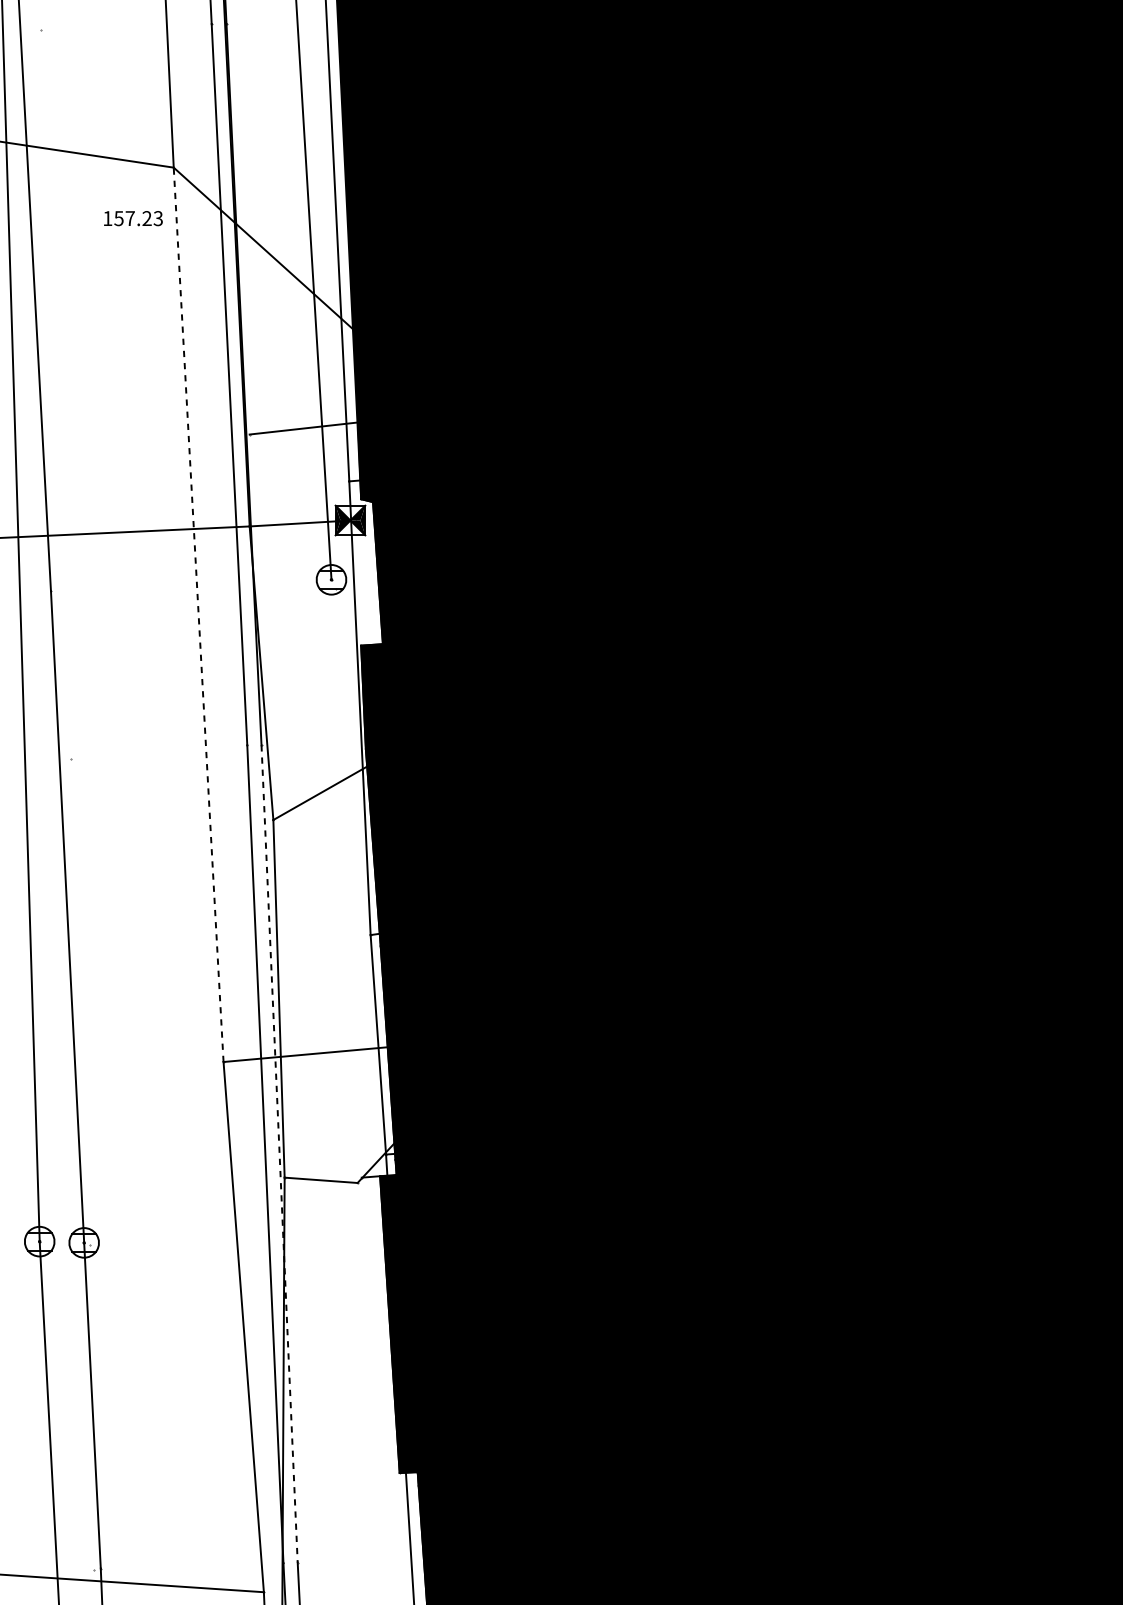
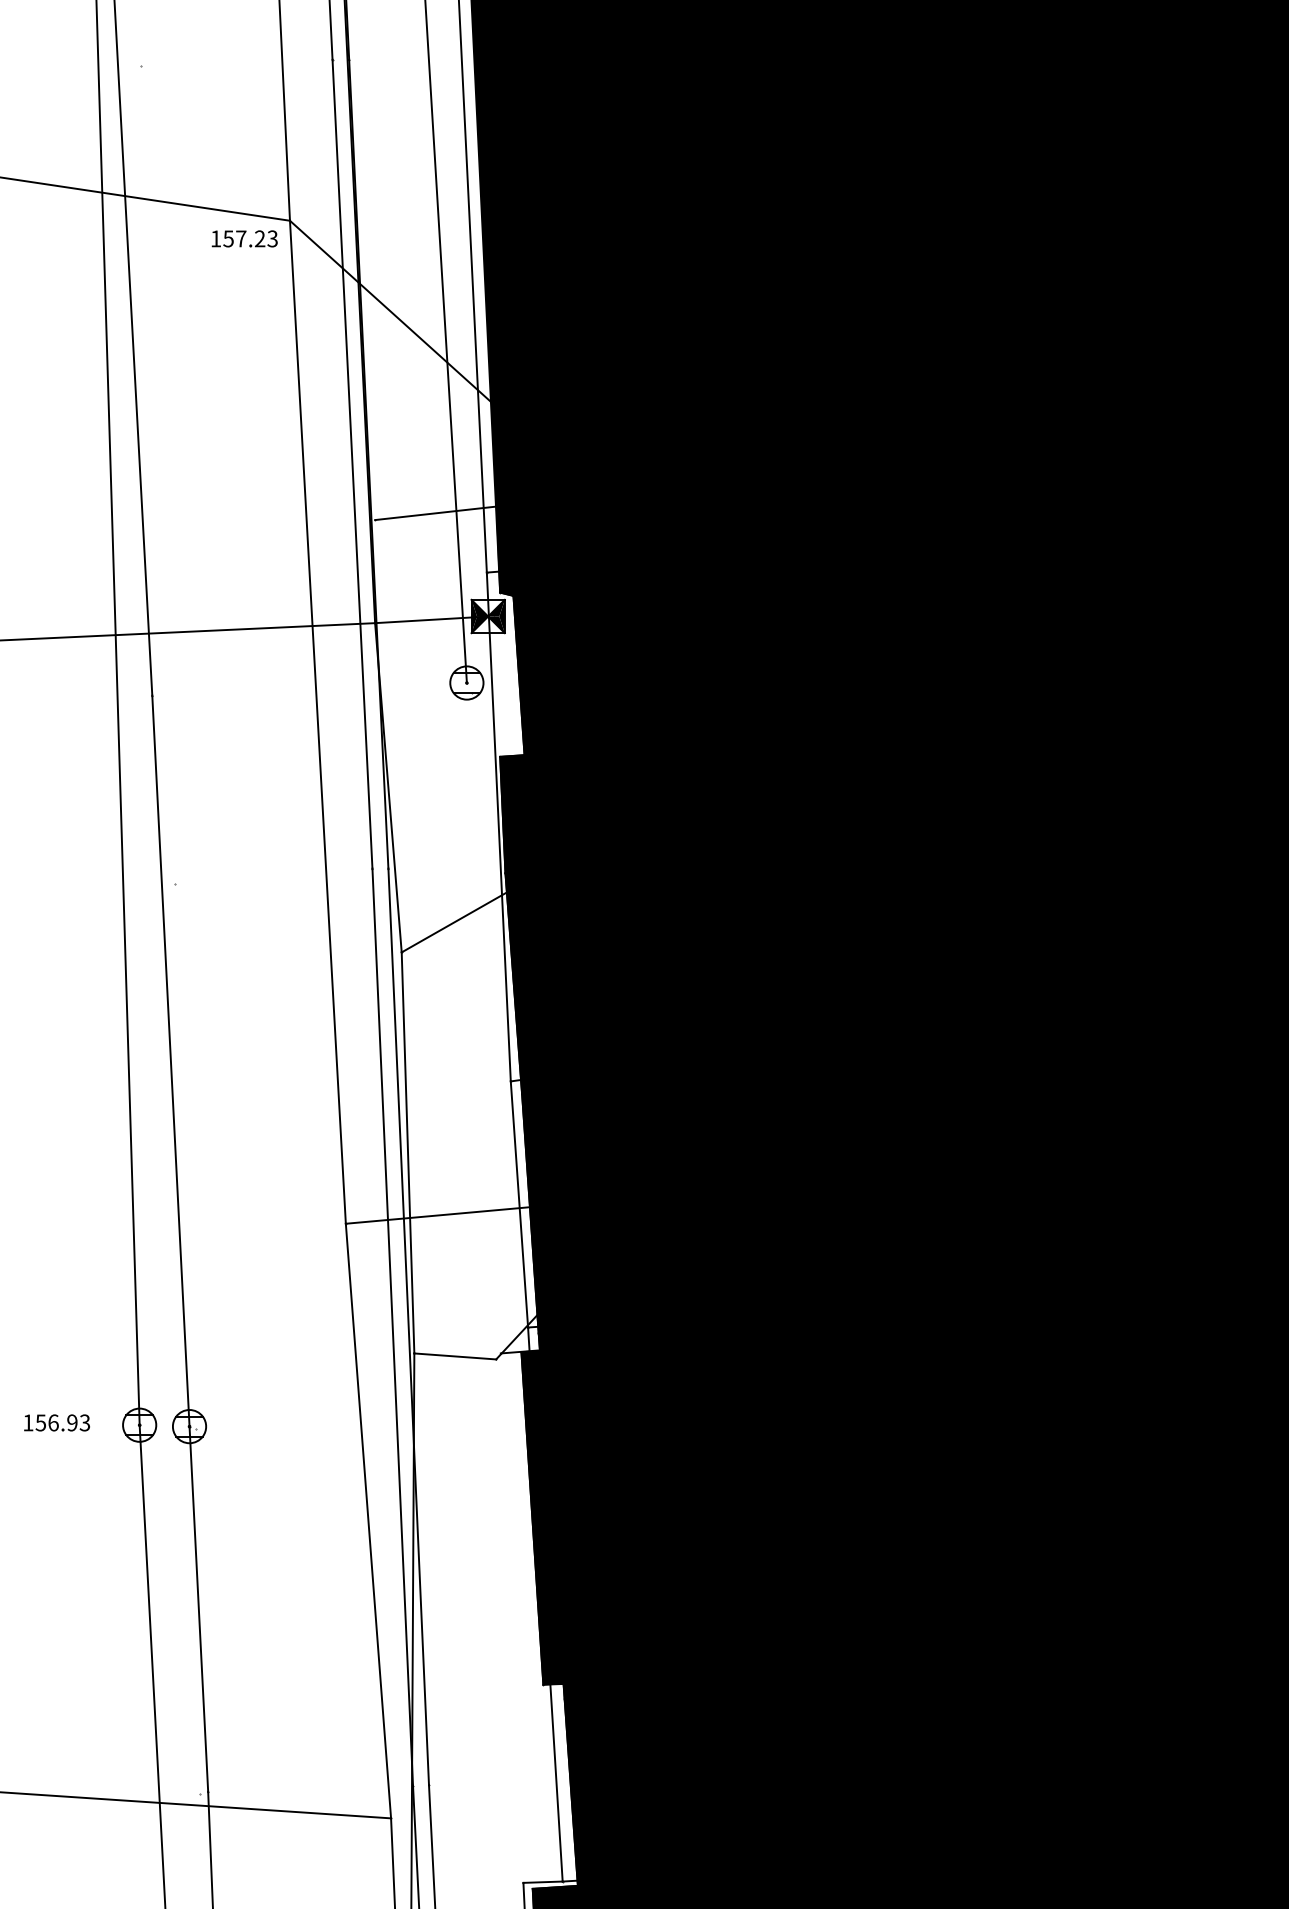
text: (133, 218) -> (244, 238), moved
line: (198, 614) -> (317, 721), dashed -> solid
line: (279, 1153) -> (408, 1326), dashed -> solid

